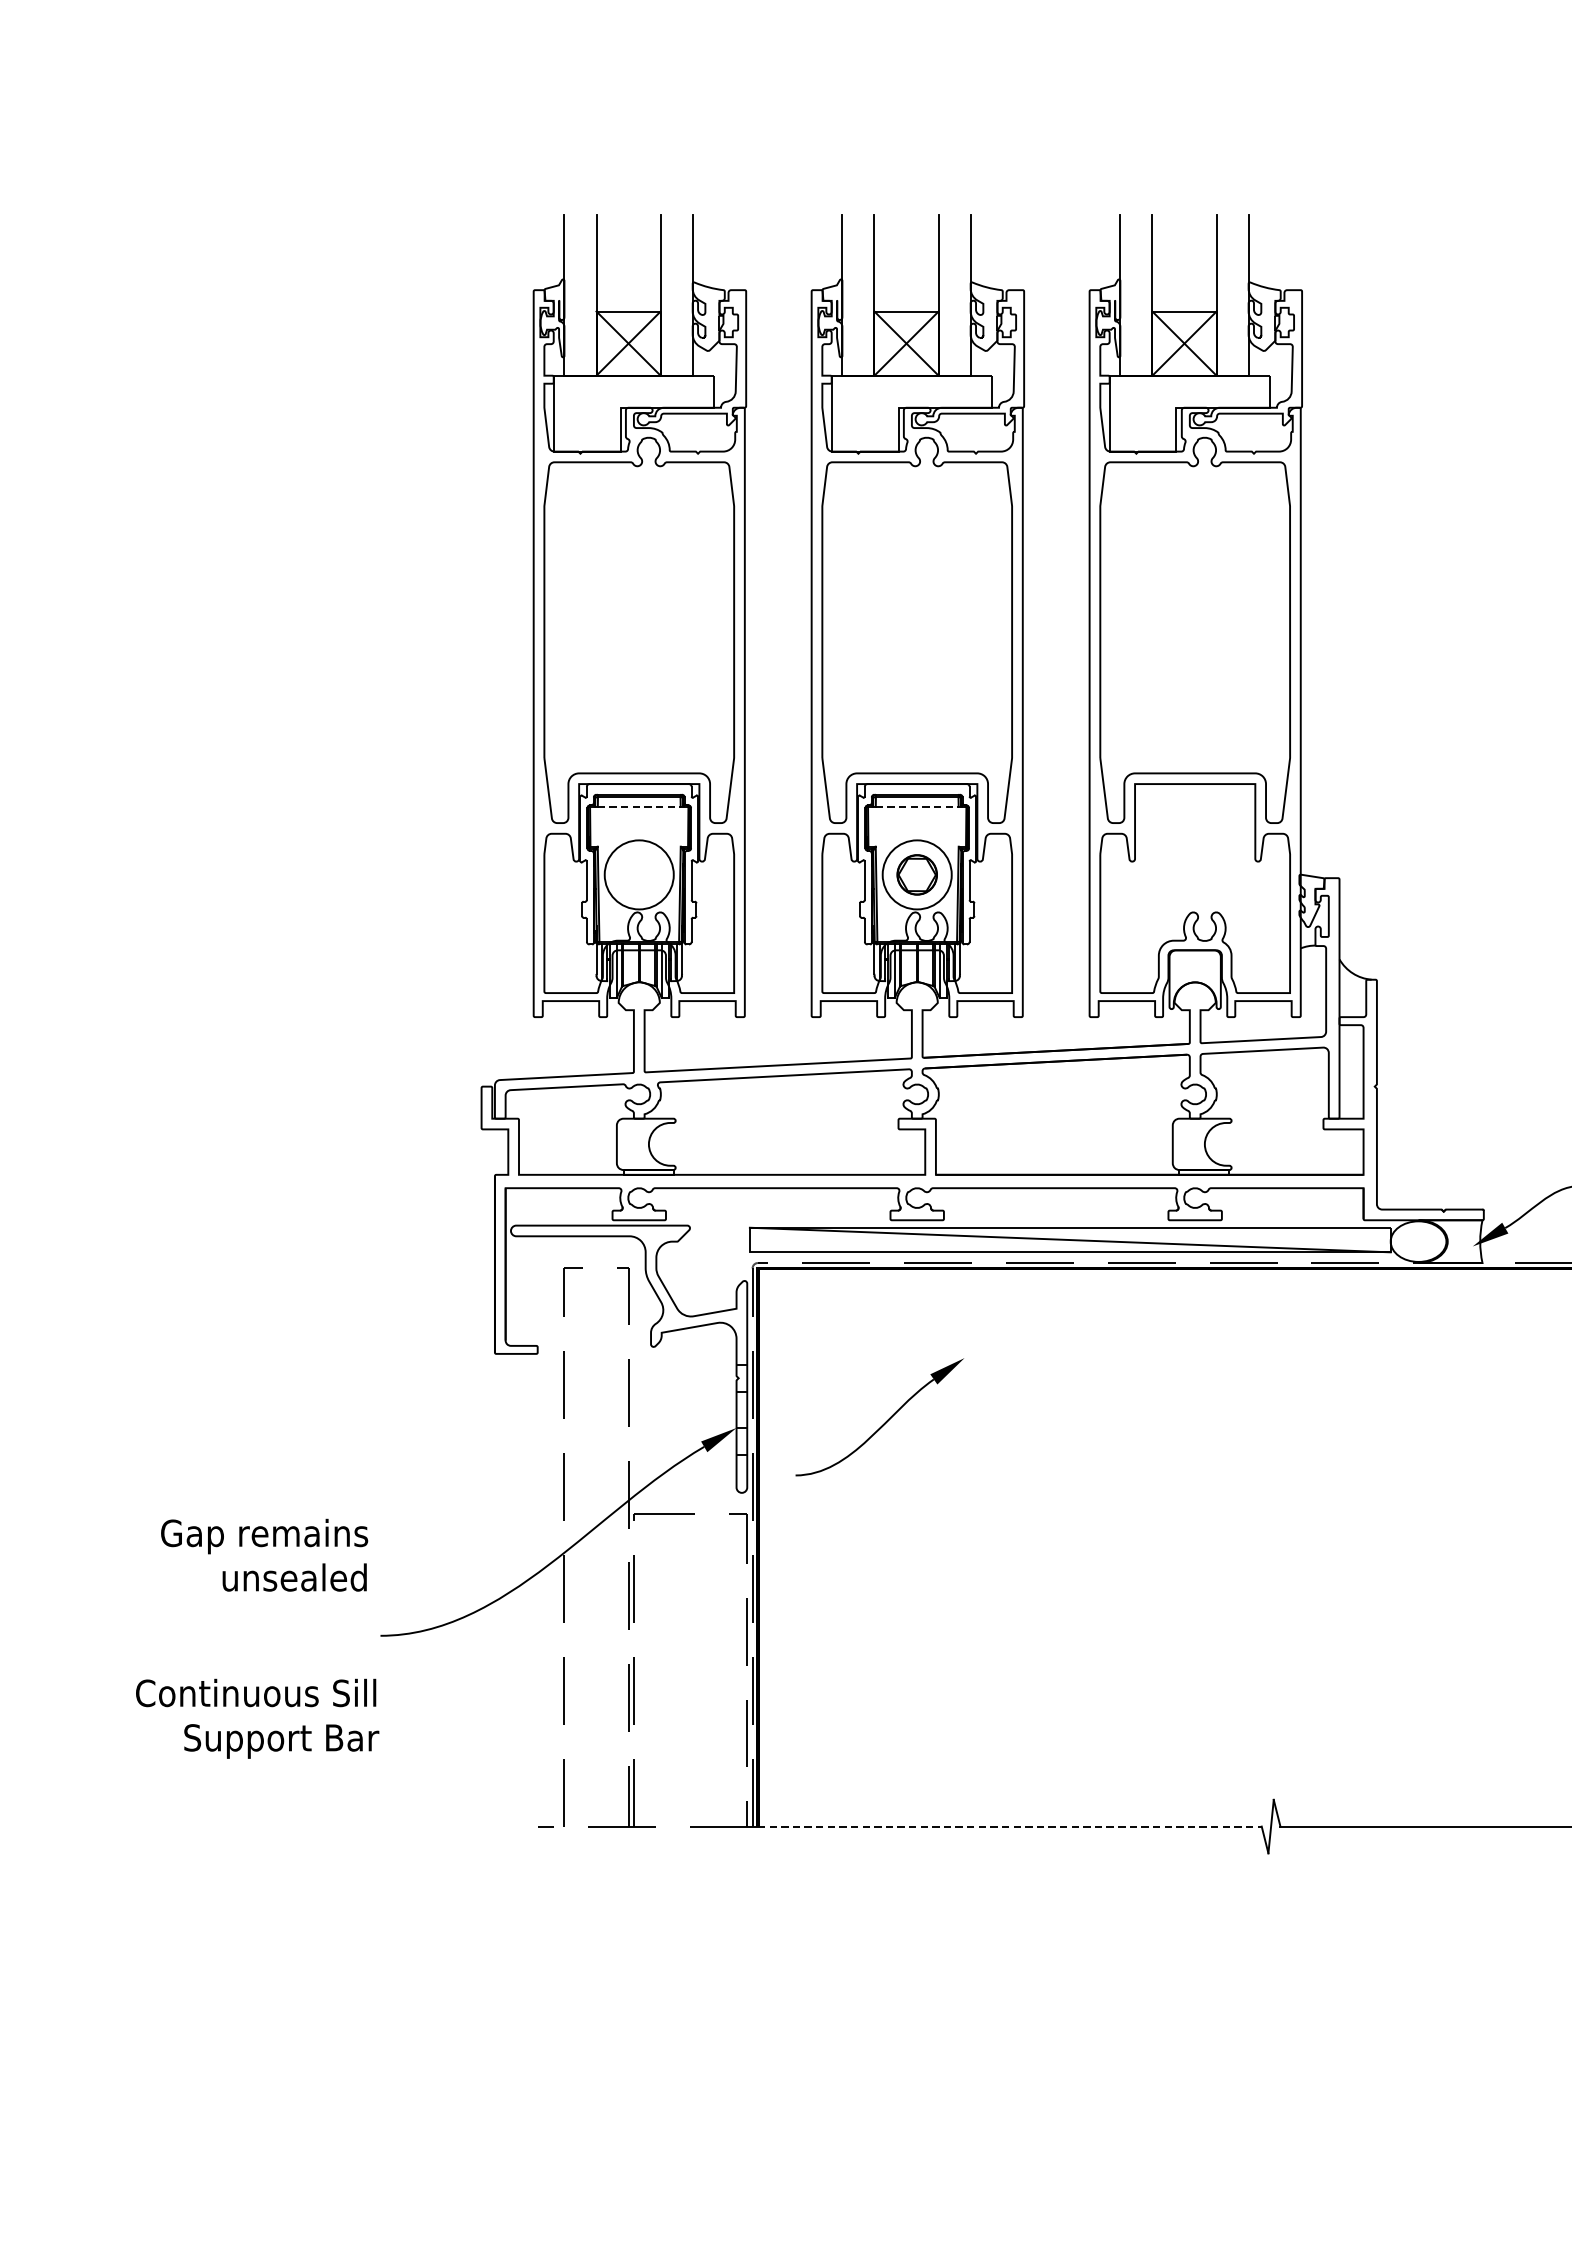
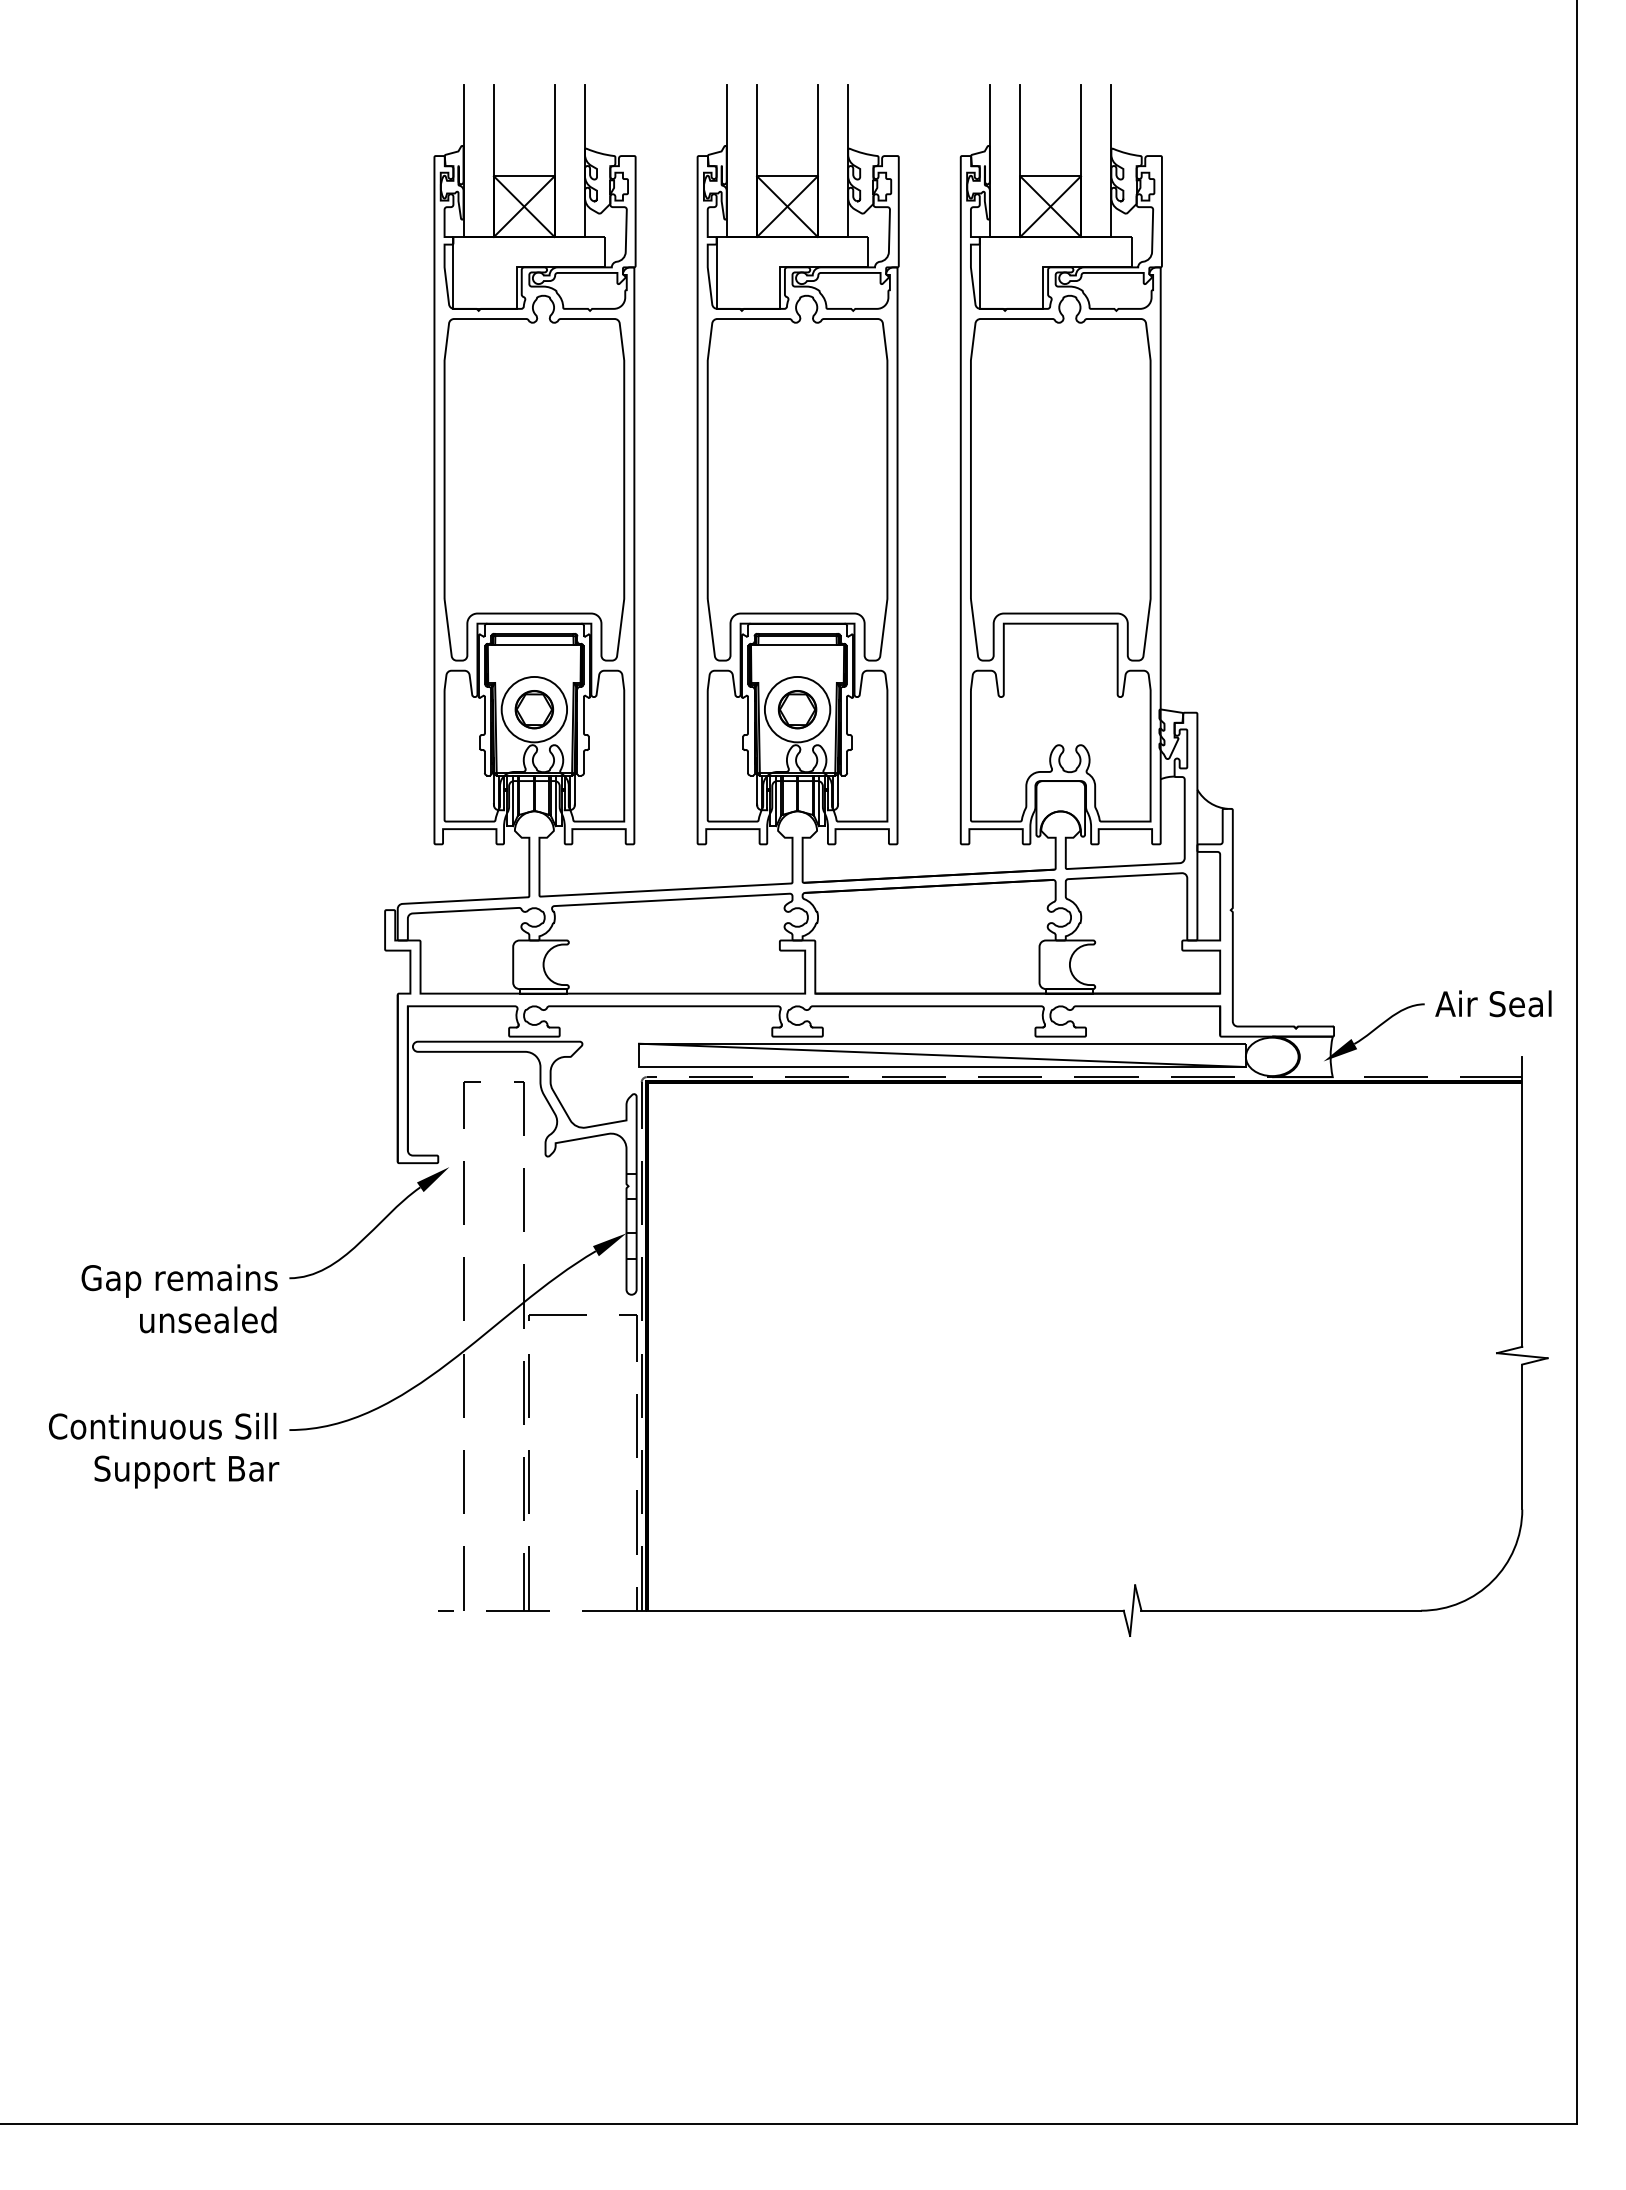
line: (639, 806) -> (534, 644), dashed -> solid
line: (918, 806) -> (798, 644), dashed -> solid
part: (639, 874) -> (534, 709), added
part: (884, 1422) -> (373, 1228), moved
text: (264, 1554) -> (179, 1298), moved
text: (258, 1718) -> (164, 1450), moved
line: (1010, 1826) -> (885, 1610), dashed -> solid

